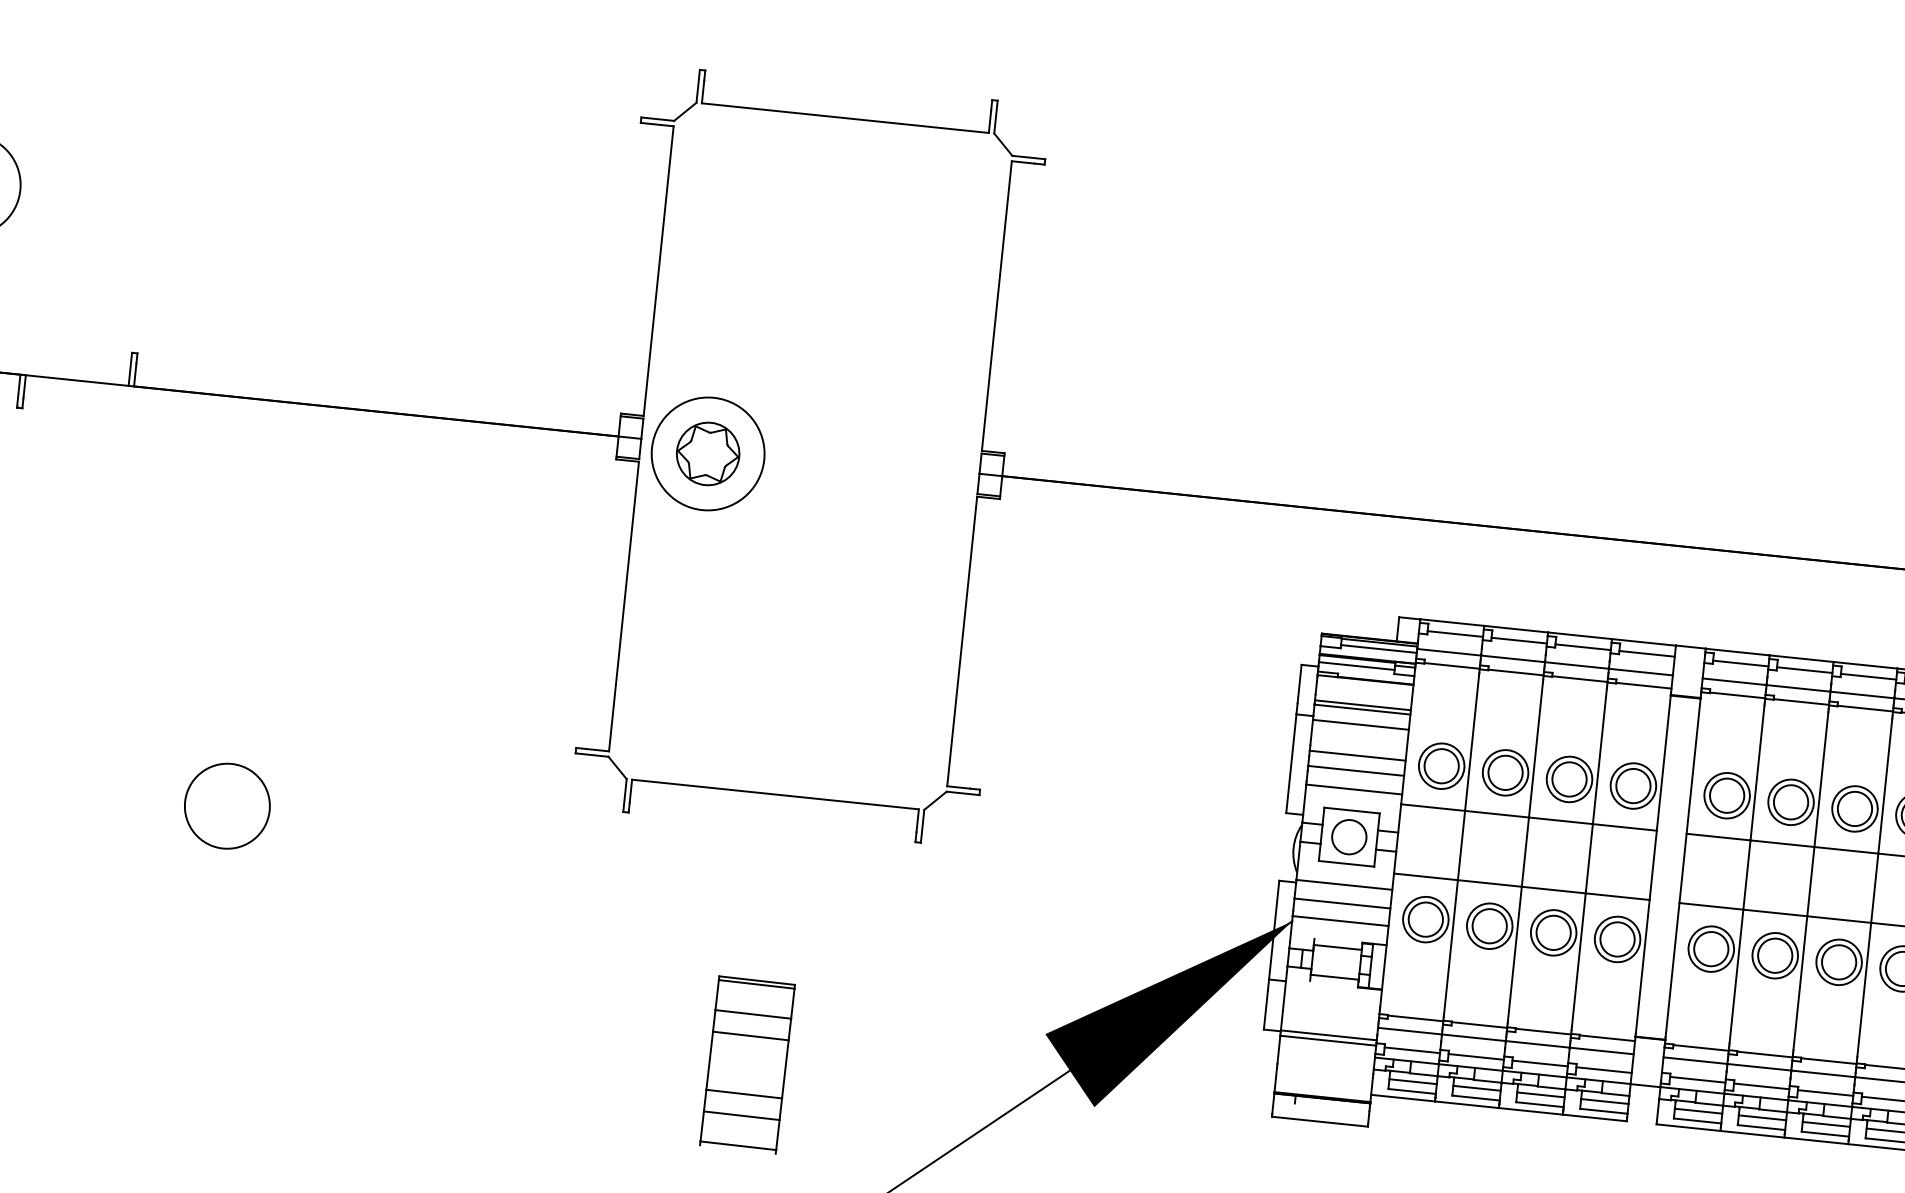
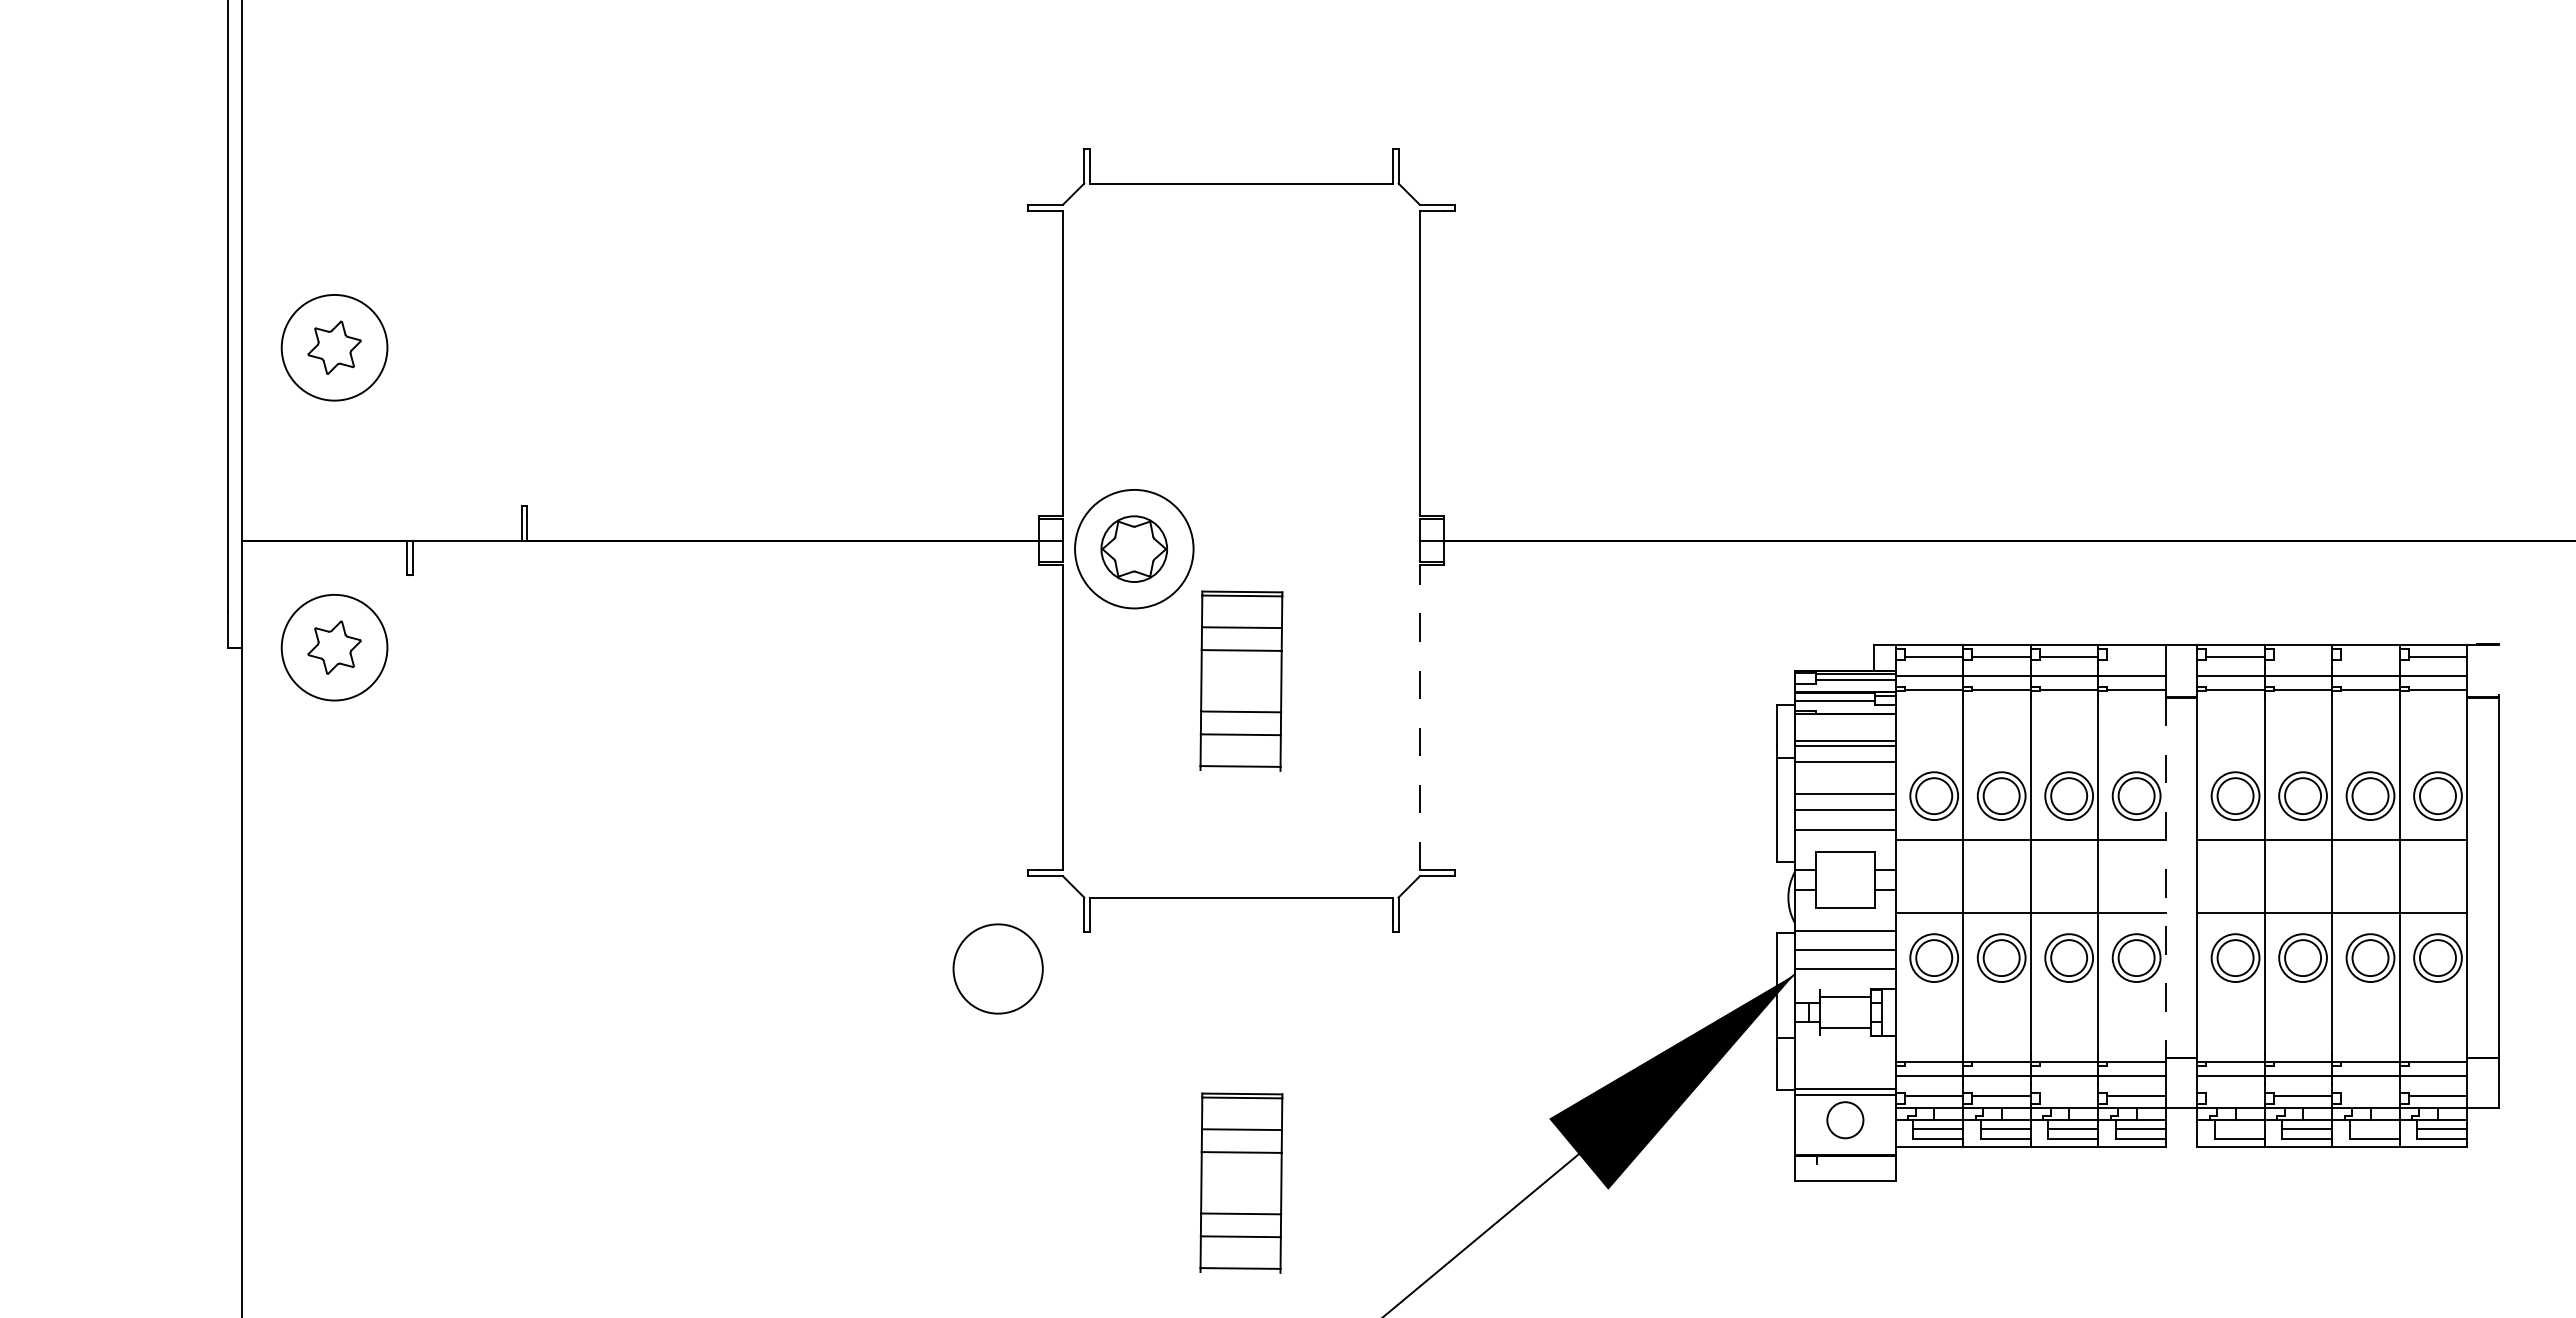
part: (796, 588) -> (1241, 680), added
line: (961, 641) -> (1419, 717), solid -> dashed
line: (1646, 653) -> (2136, 656), removed
line: (1804, 670) -> (2302, 656), removed
line: (1868, 676) -> (2370, 656), removed
circle: (226, 805) -> (997, 968), moved
circle: (1349, 837) -> (1845, 1120), moved
line: (1652, 864) -> (2165, 876), solid -> dashed
line: (1539, 1063) -> (2068, 1096), removed
line: (1697, 1080) -> (2235, 1096), removed
line: (1825, 1093) -> (2370, 1096), removed
line: (1698, 1110) -> (2239, 1128), removed
line: (1826, 1124) -> (2374, 1128), removed

